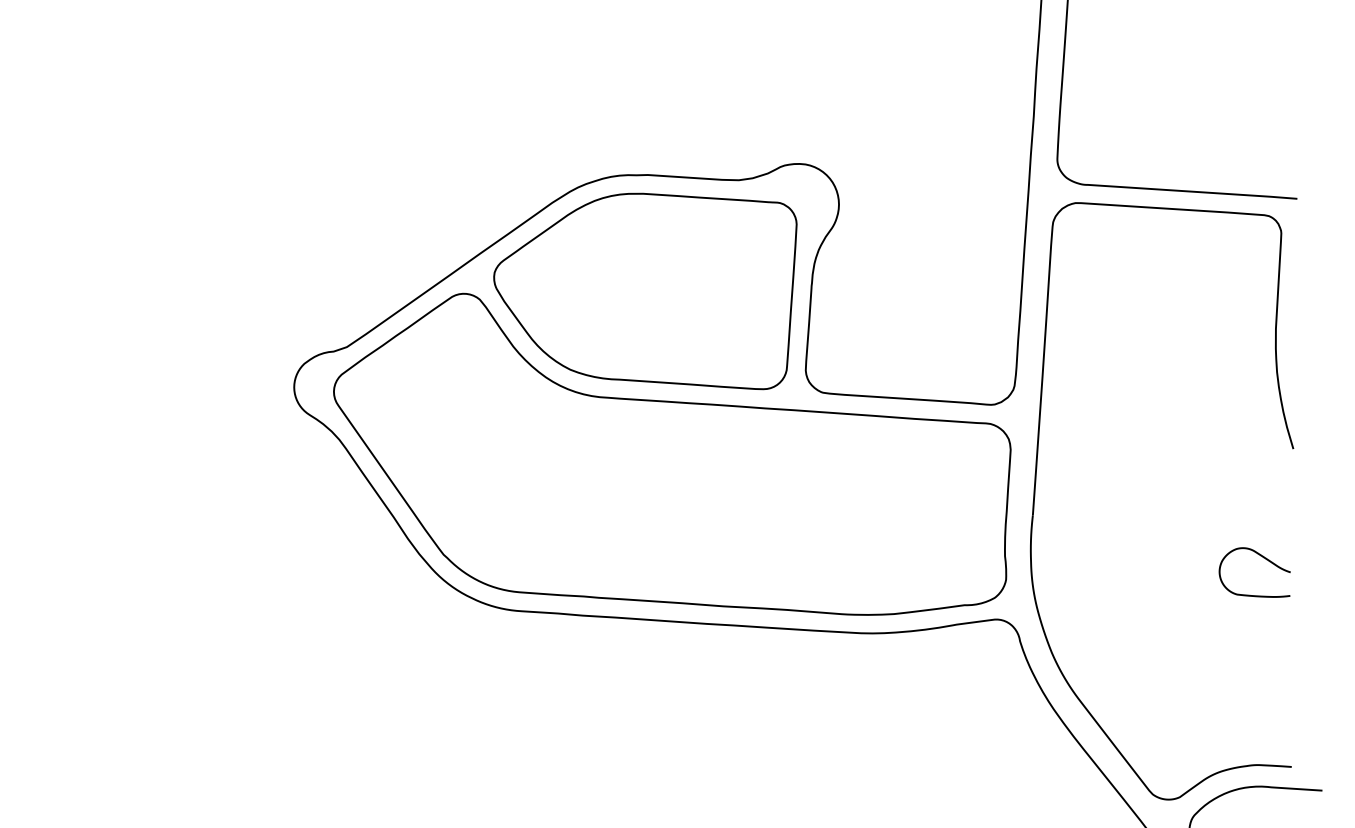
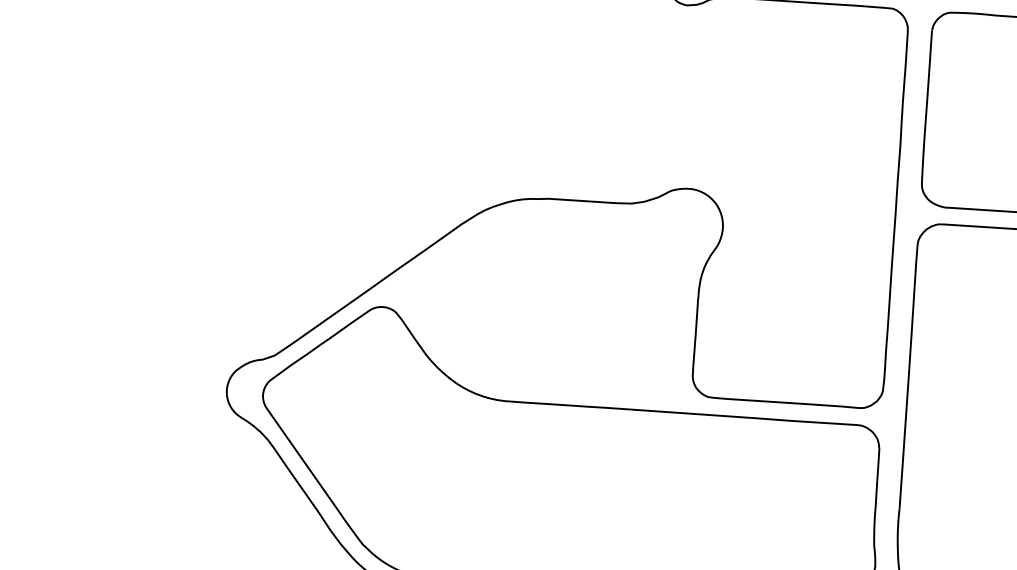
part: (645, 291) -> (546, 304), removed

